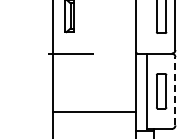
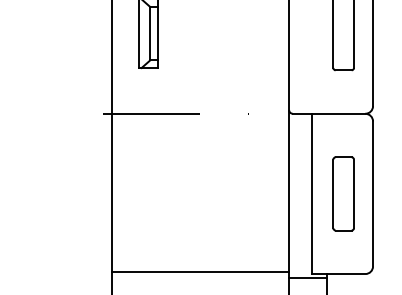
line: (175, 90) -> (373, 192), dashed -> solid
line: (93, 111) -> (198, 270), moved

